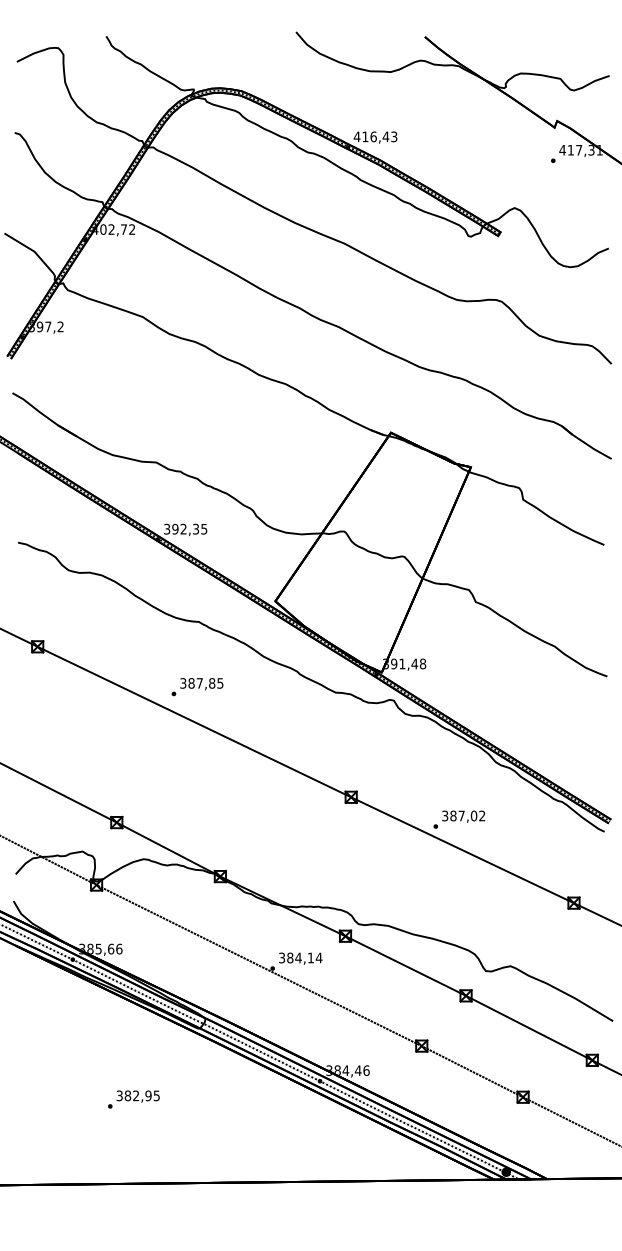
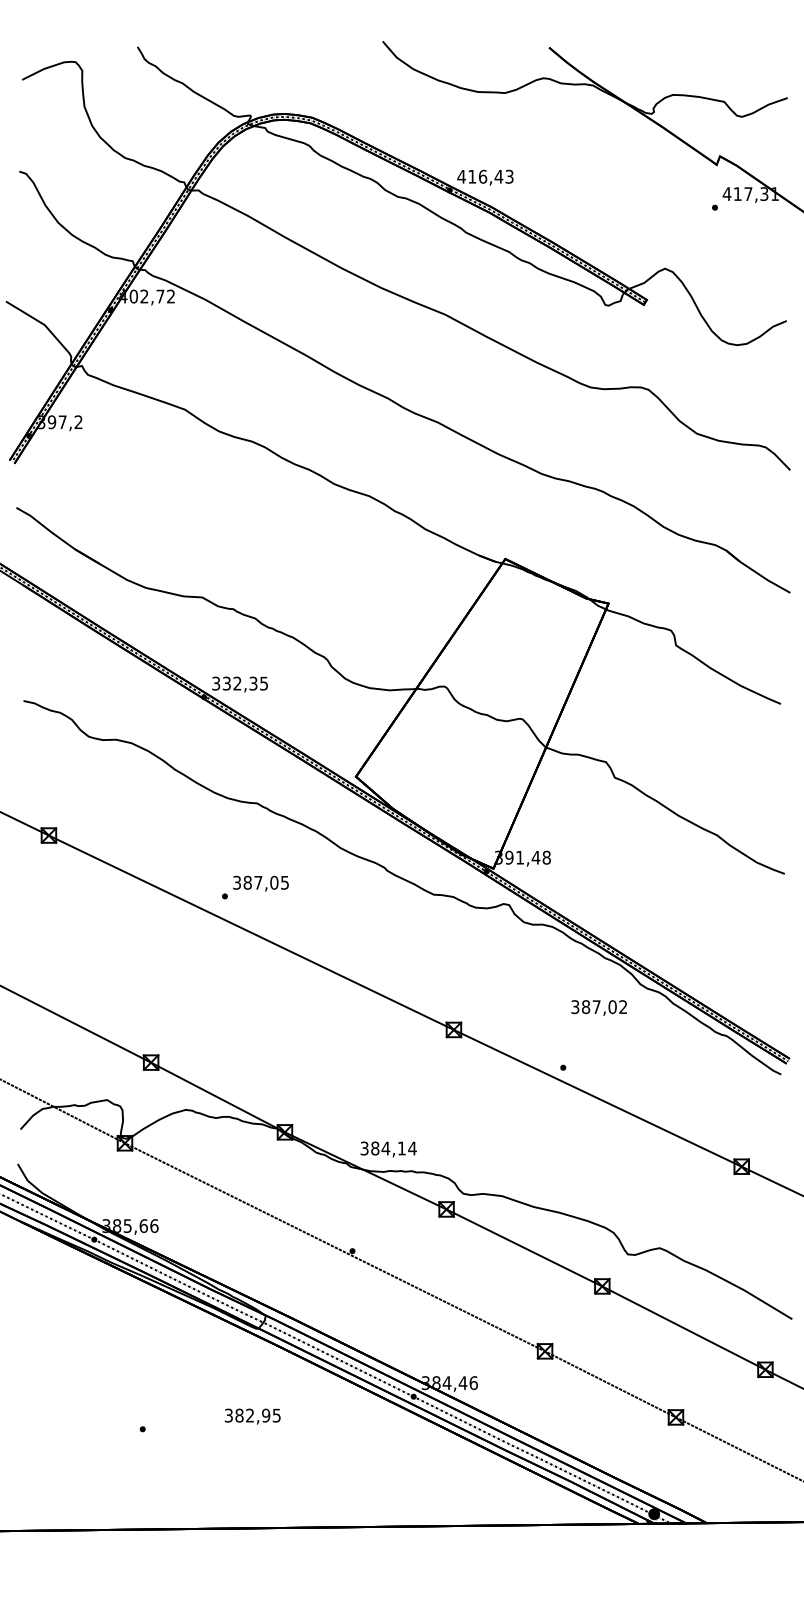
text: (175, 529) -> (226, 683), 392,35 -> 332,35
text: (212, 683) -> (274, 882), 387,85 -> 387,05
text: (463, 816) -> (598, 1007), moved
text: (300, 958) -> (388, 1149), moved
text: (137, 1096) -> (252, 1416), moved

